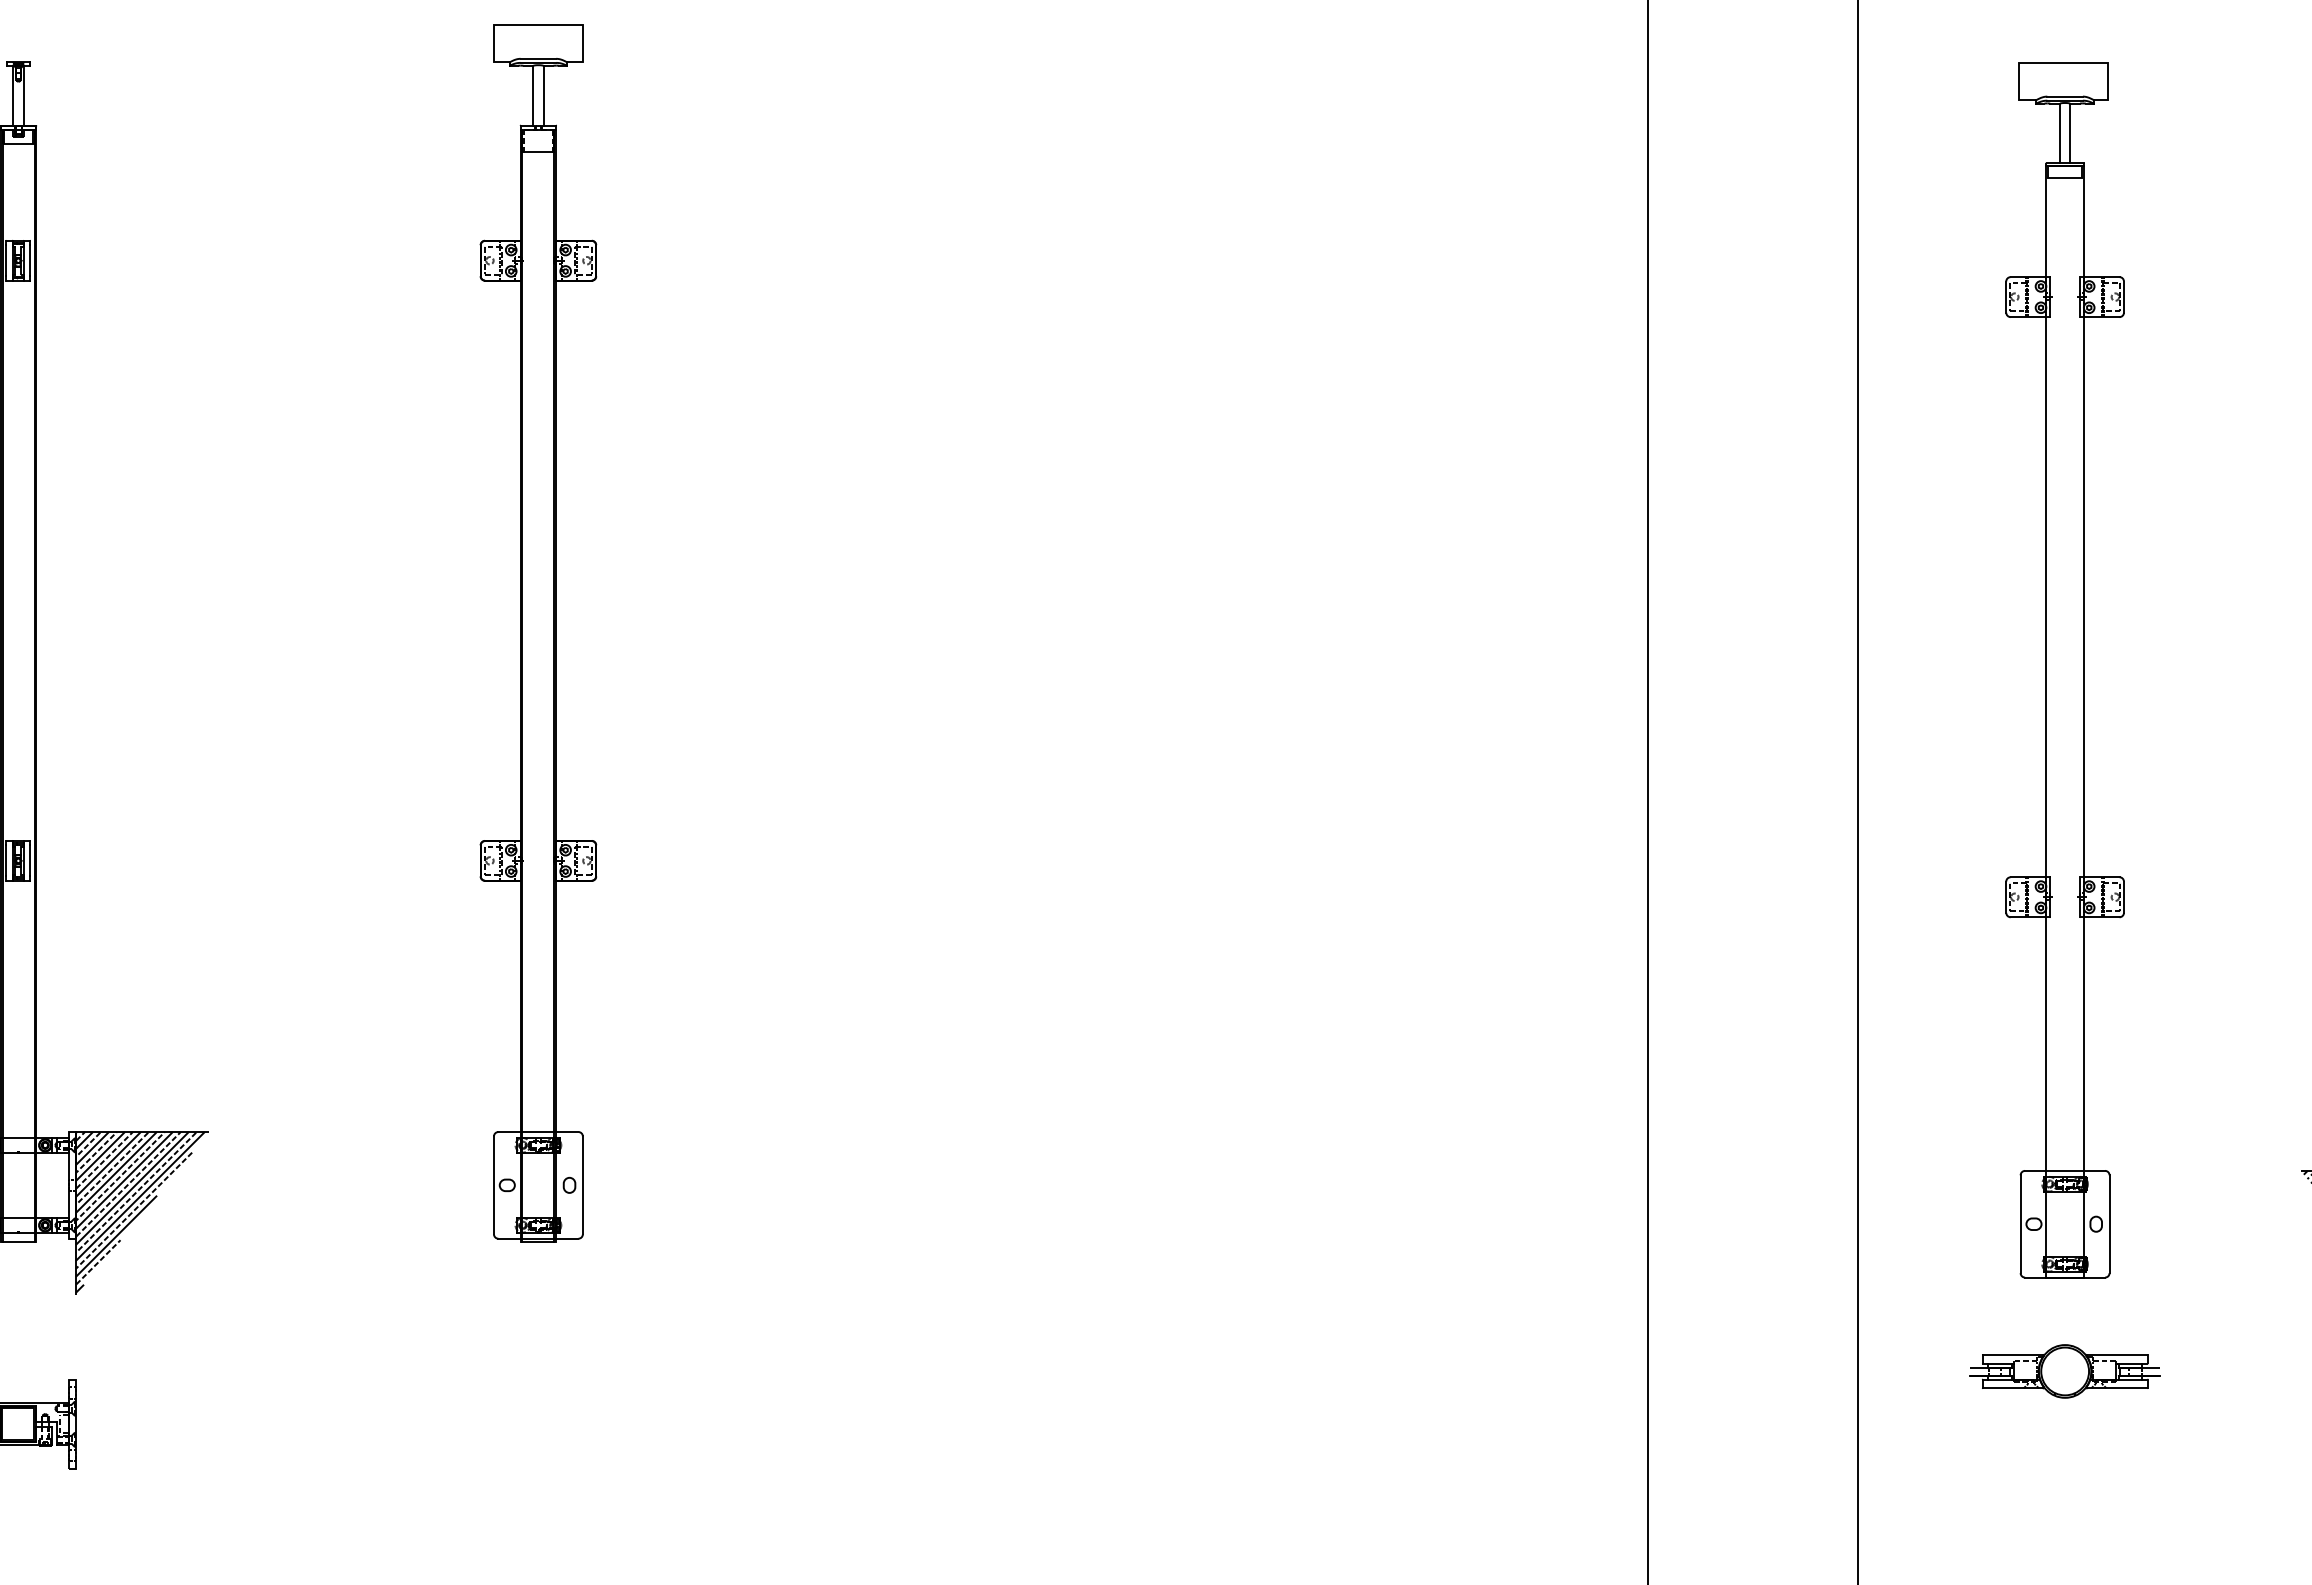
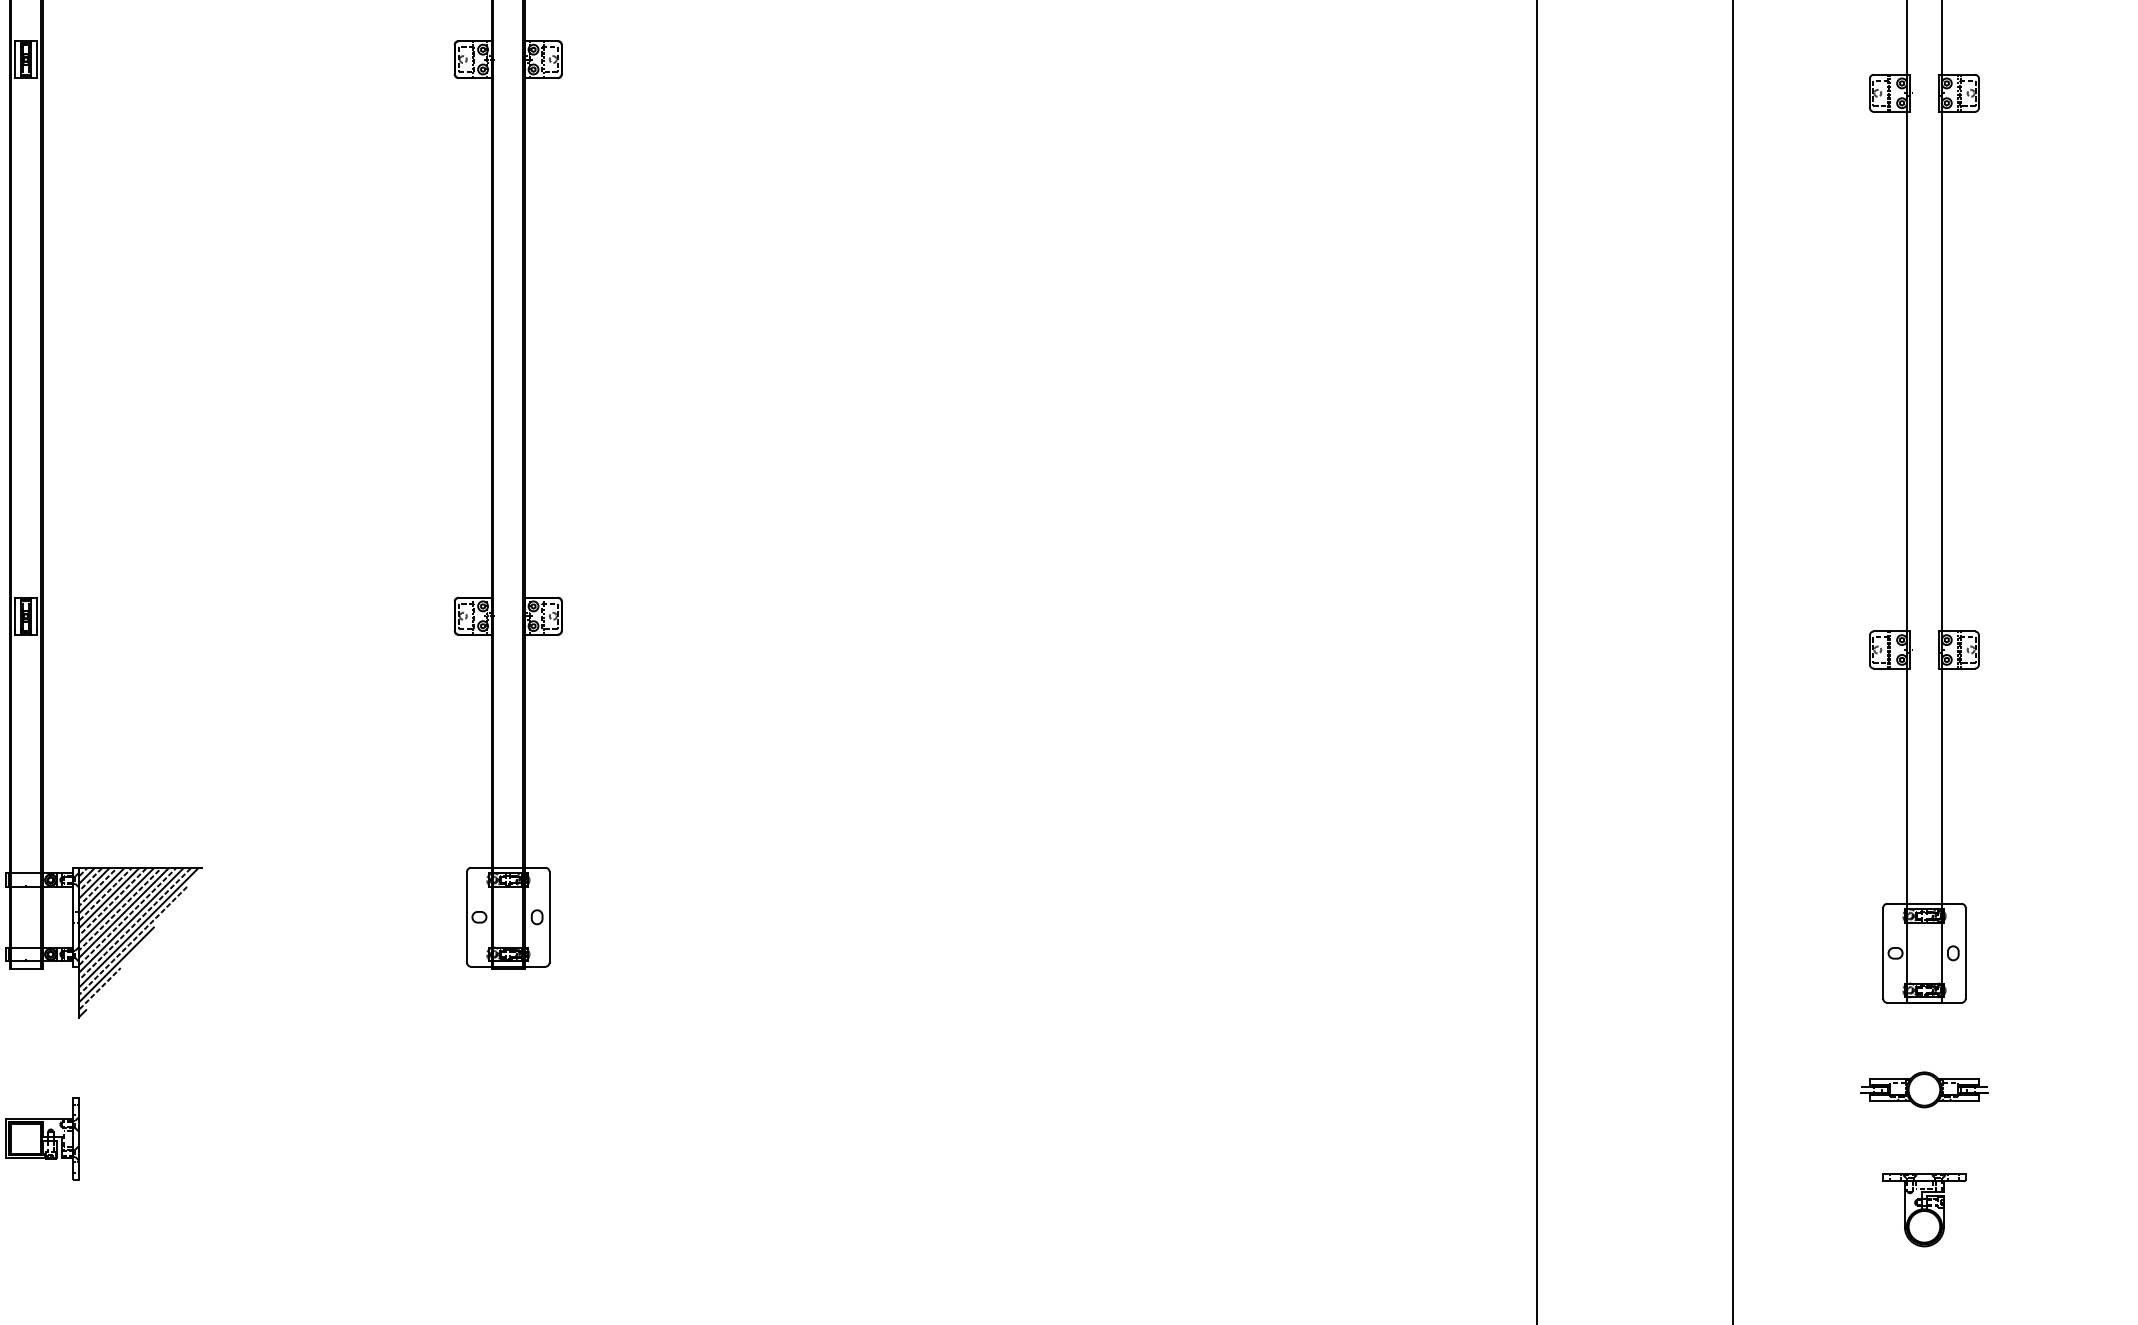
part: (2064, 1371) -> (1923, 1089), size x0.71
part: (2065, 1501) -> (1924, 1210), added

